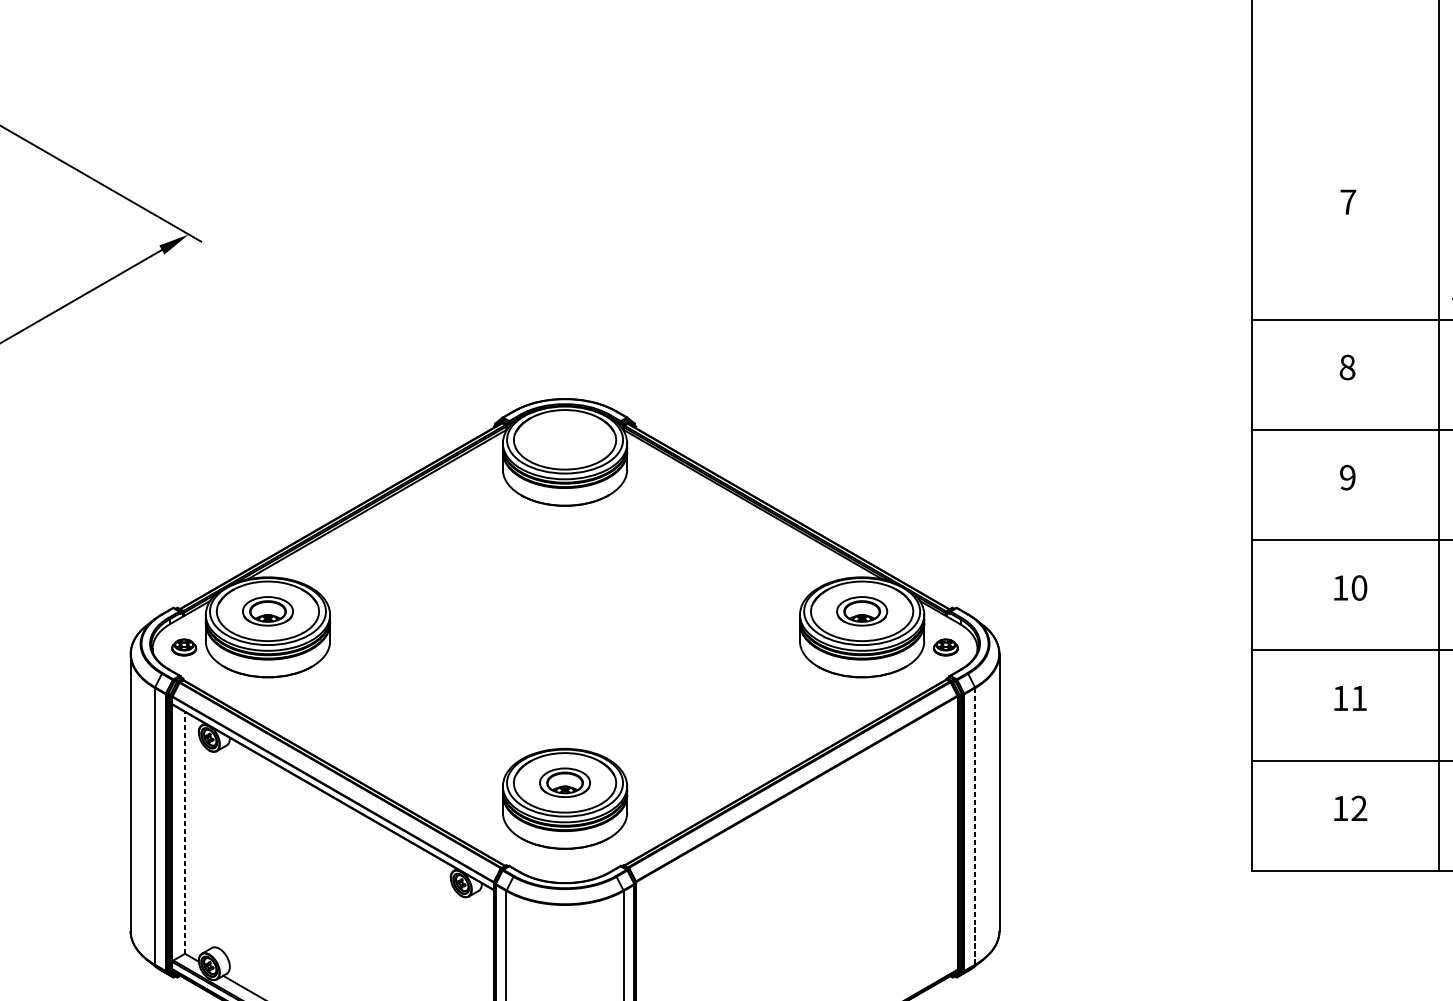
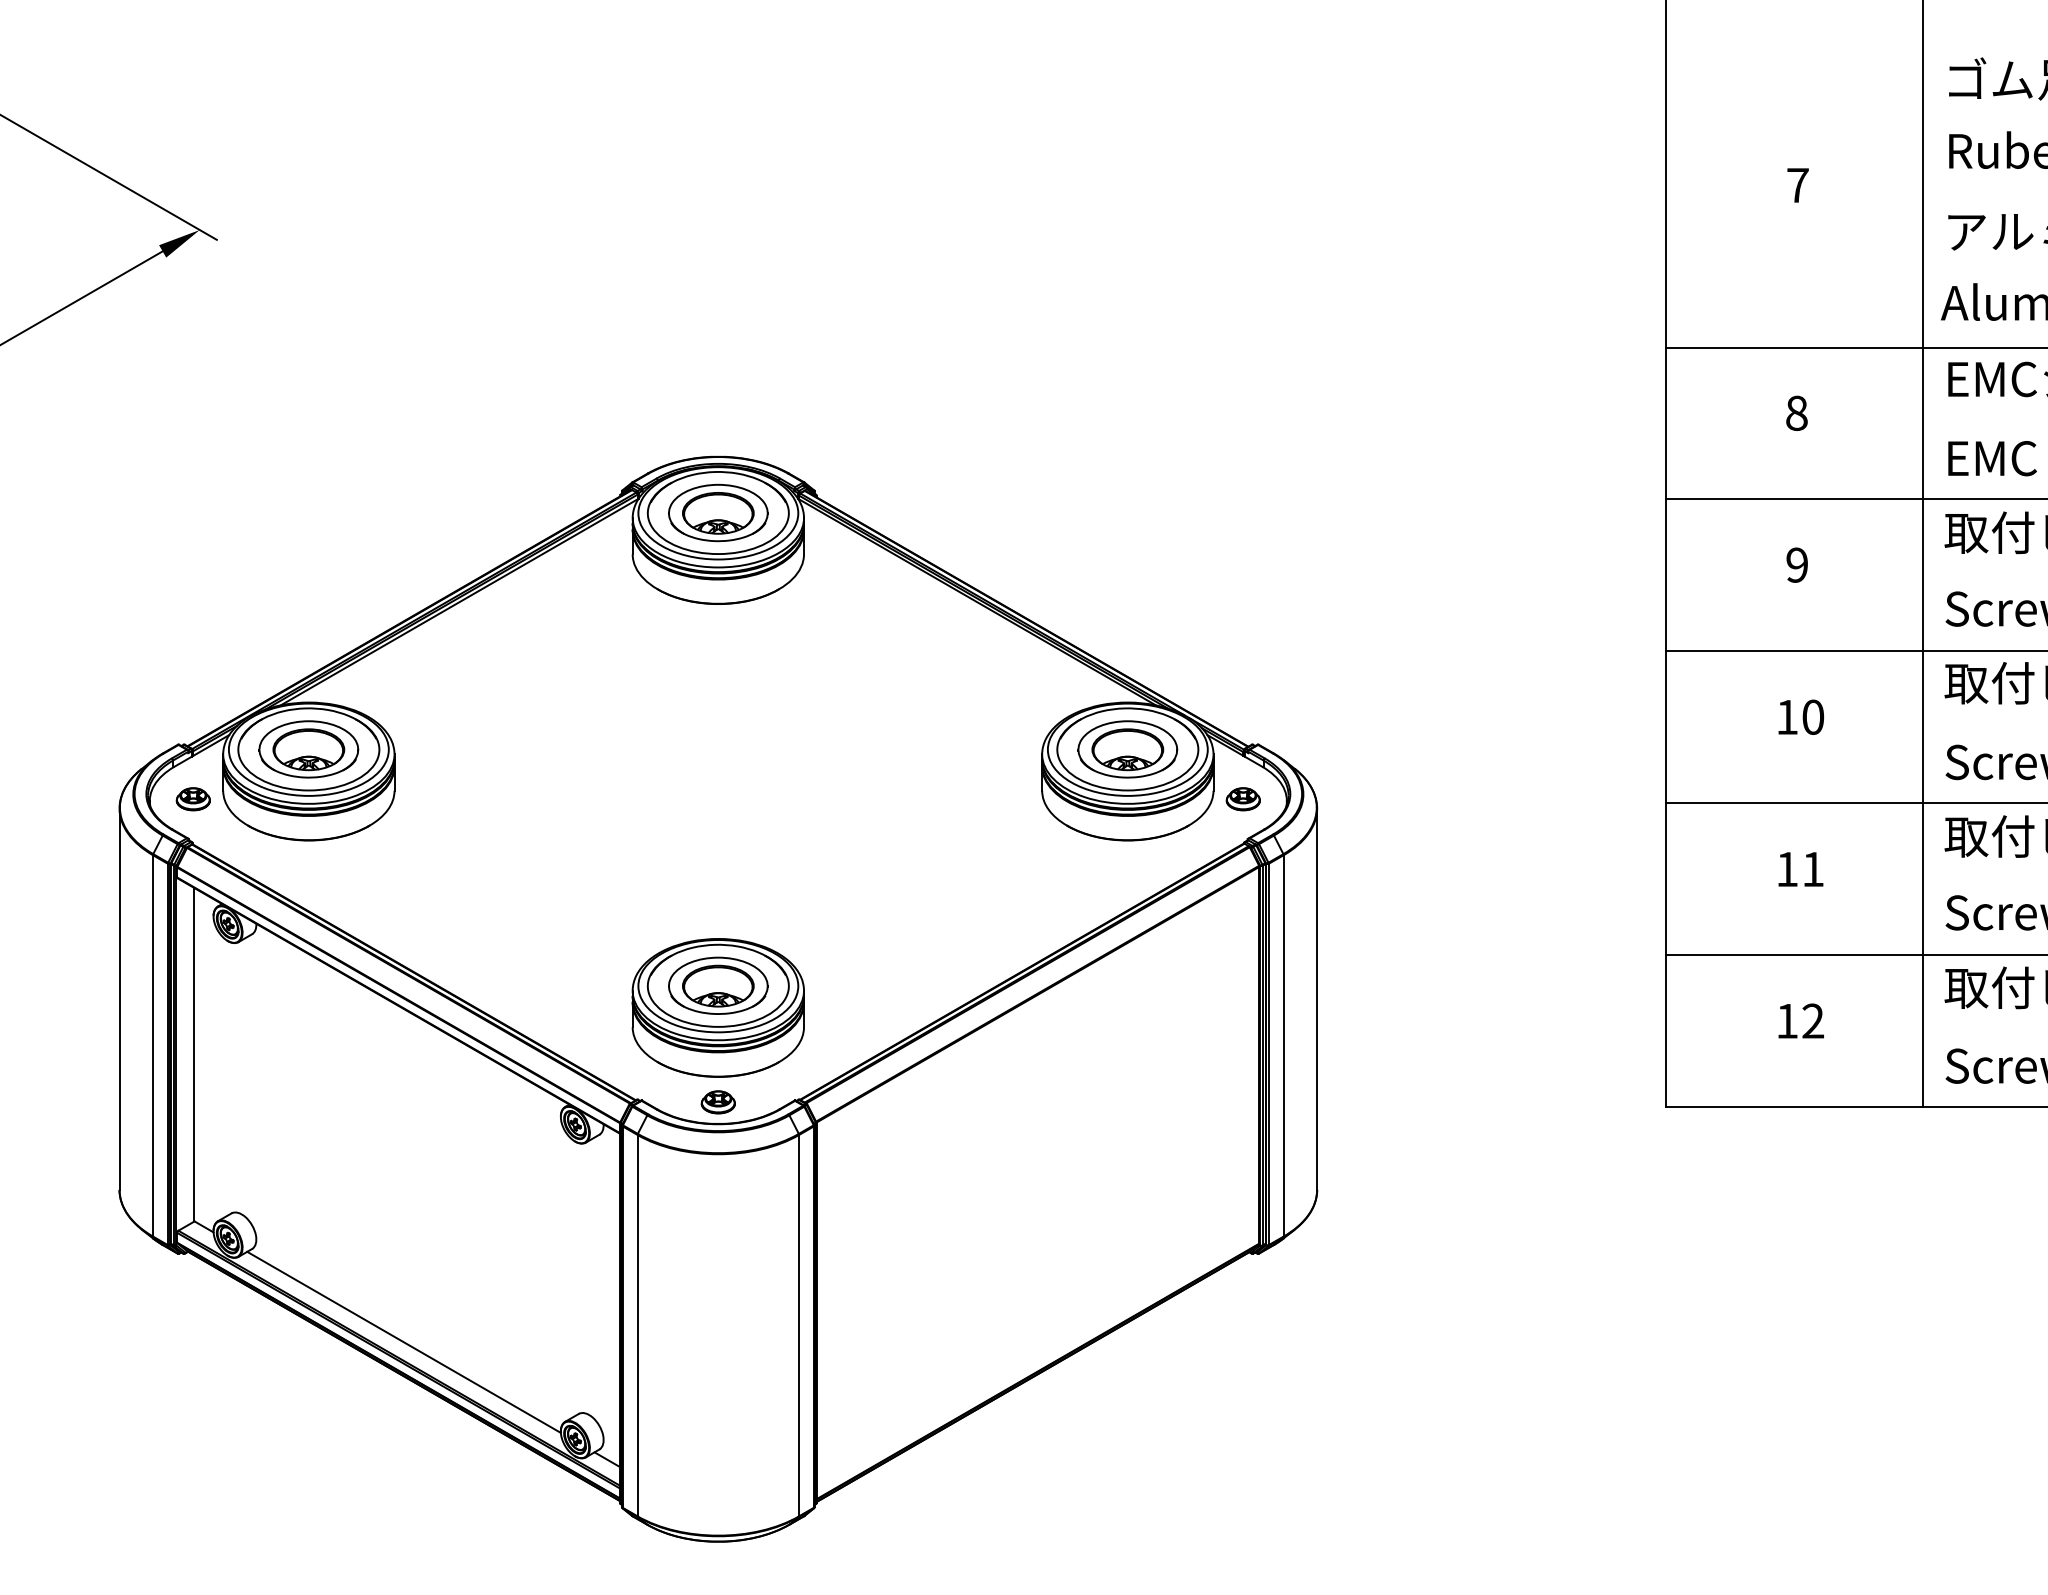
part: (565, 439) -> (718, 512), added
part: (267, 611) -> (308, 749), size x1.43
part: (861, 611) -> (1127, 749), size x1.43
part: (565, 782) -> (718, 985), size x1.43
line: (975, 826) -> (1283, 1045), dashed -> solid
line: (185, 832) -> (194, 1054), dashed -> solid
part: (564, 867) -> (717, 1102), added

